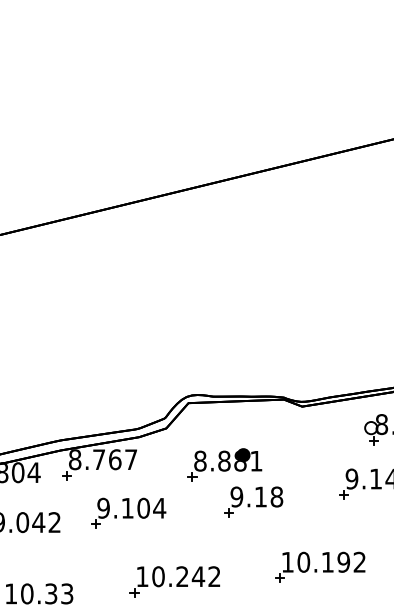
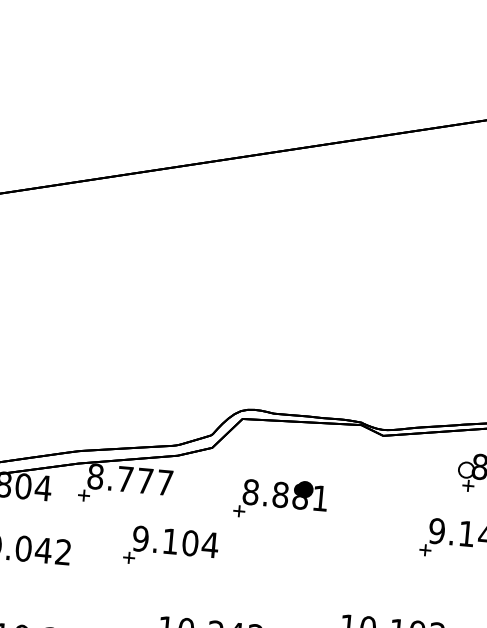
text: (115, 459) -> (145, 480), 8.767 -> 8.777
part: (253, 501) -> (312, 548), removed
part: (128, 512) -> (171, 546), moved

